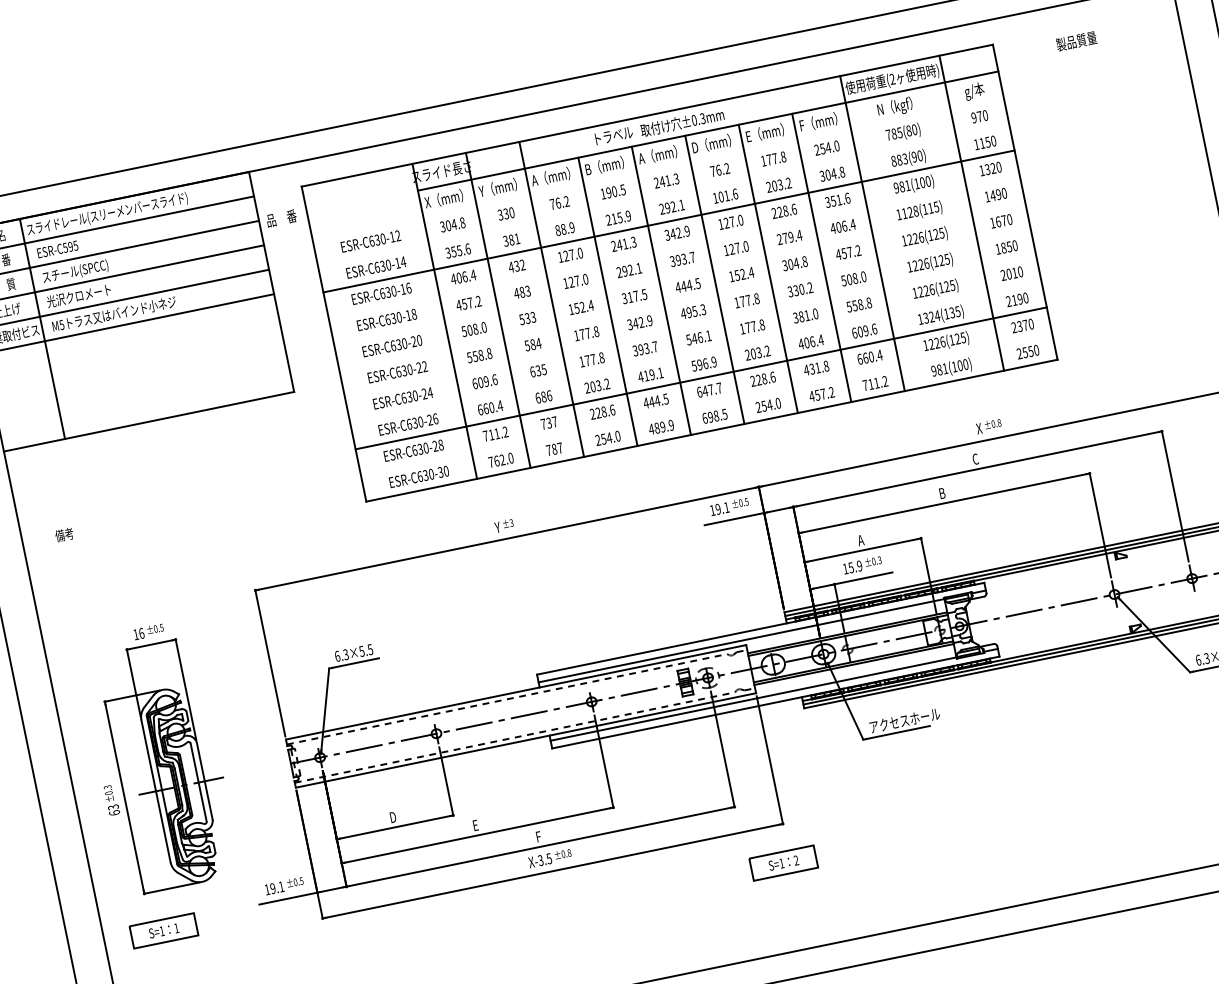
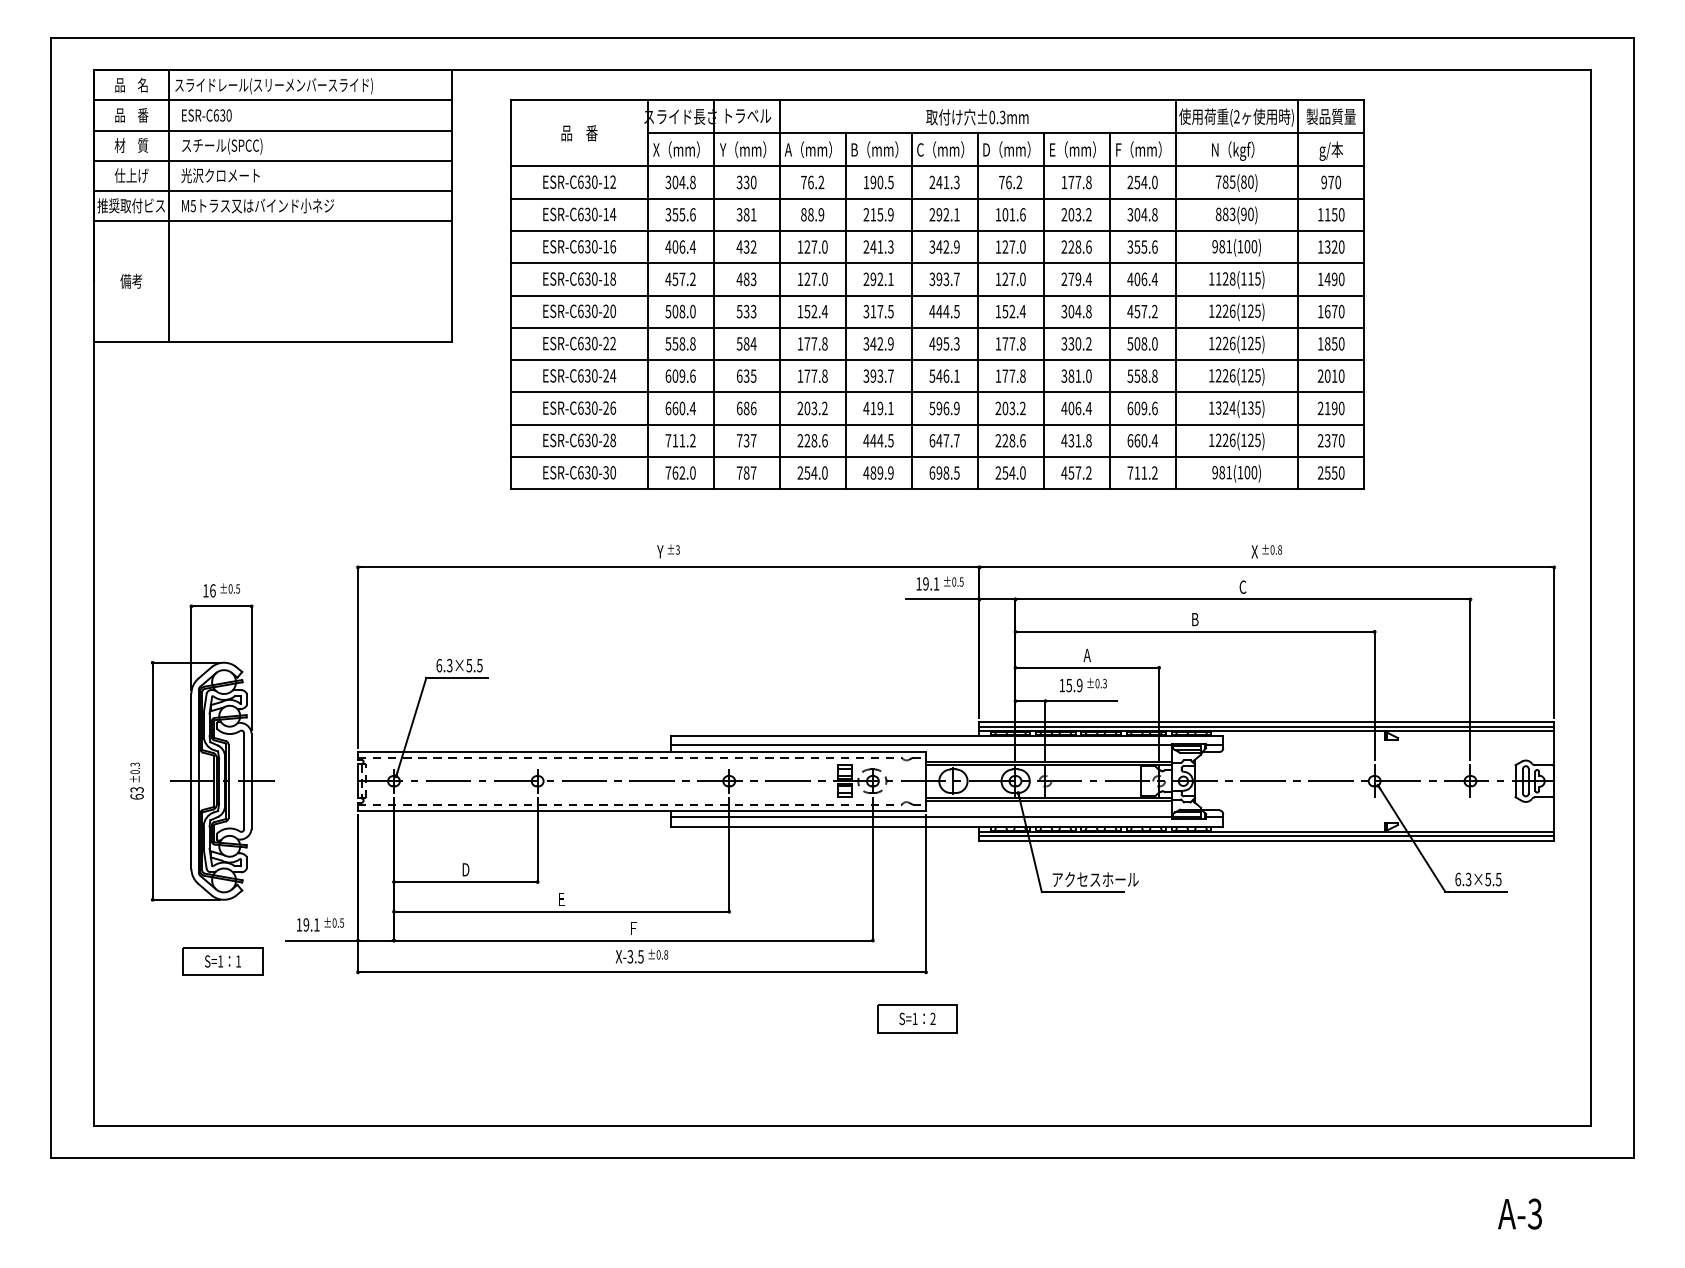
text: (1075, 41) -> (1330, 116), moved
text: (614, 135) -> (748, 115), moved
text: (657, 154) -> (940, 149), A（mm） -> C（mm）
line: (658, 169) -> (937, 166), added
line: (663, 195) -> (937, 198), added
text: (839, 199) -> (1144, 246), 351.6 -> 355.6
text: (281, 218) -> (579, 133), moved
text: (70, 246) -> (222, 115), ESR-C595 -> ESR-C630
line: (674, 247) -> (937, 263), added
line: (679, 273) -> (937, 295), added
line: (684, 299) -> (937, 327), added
line: (690, 326) -> (937, 360), added
line: (695, 352) -> (937, 392), added
line: (706, 404) -> (937, 456), added
text: (64, 534) -> (131, 280), moved
part: (163, 930) -> (222, 961), moved

